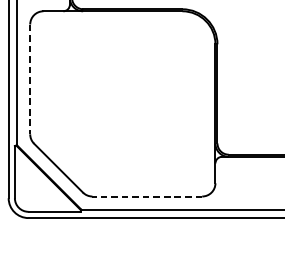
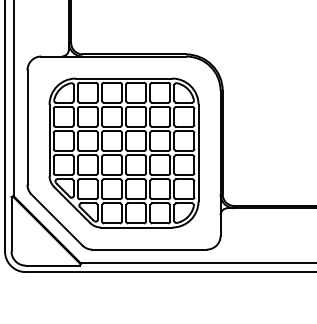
line: (30, 80) -> (27, 128), dashed -> solid
part: (122, 103) -> (123, 152), added
line: (147, 196) -> (149, 249), dashed -> solid

